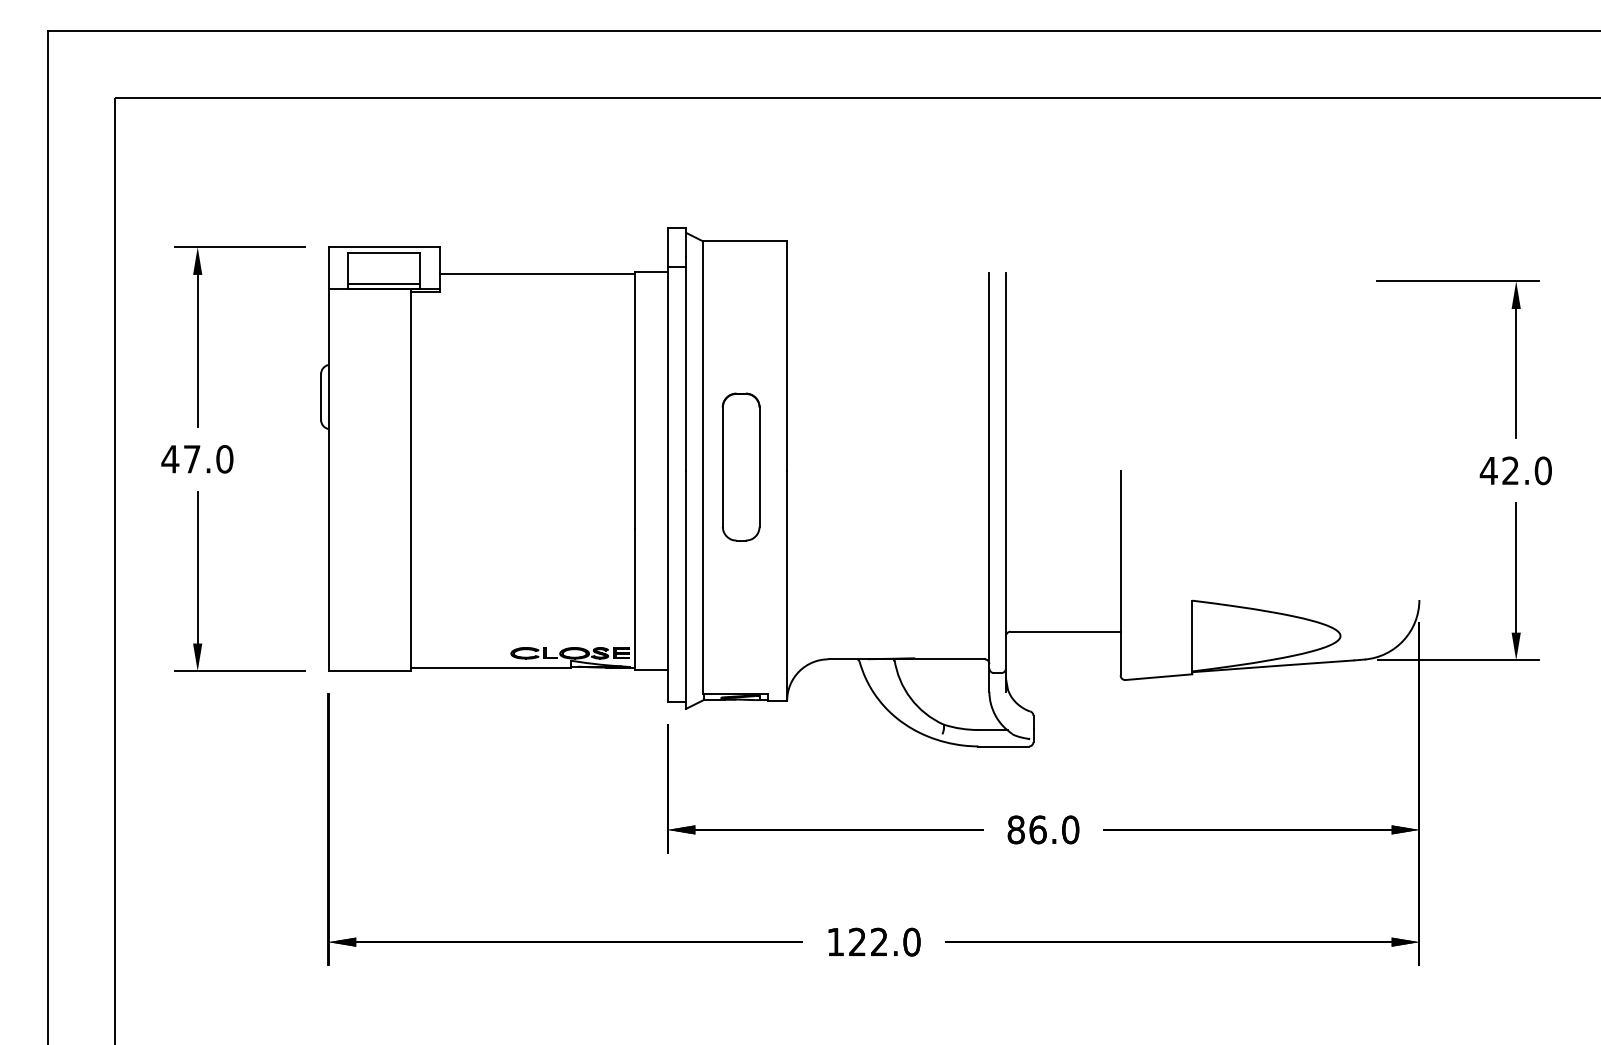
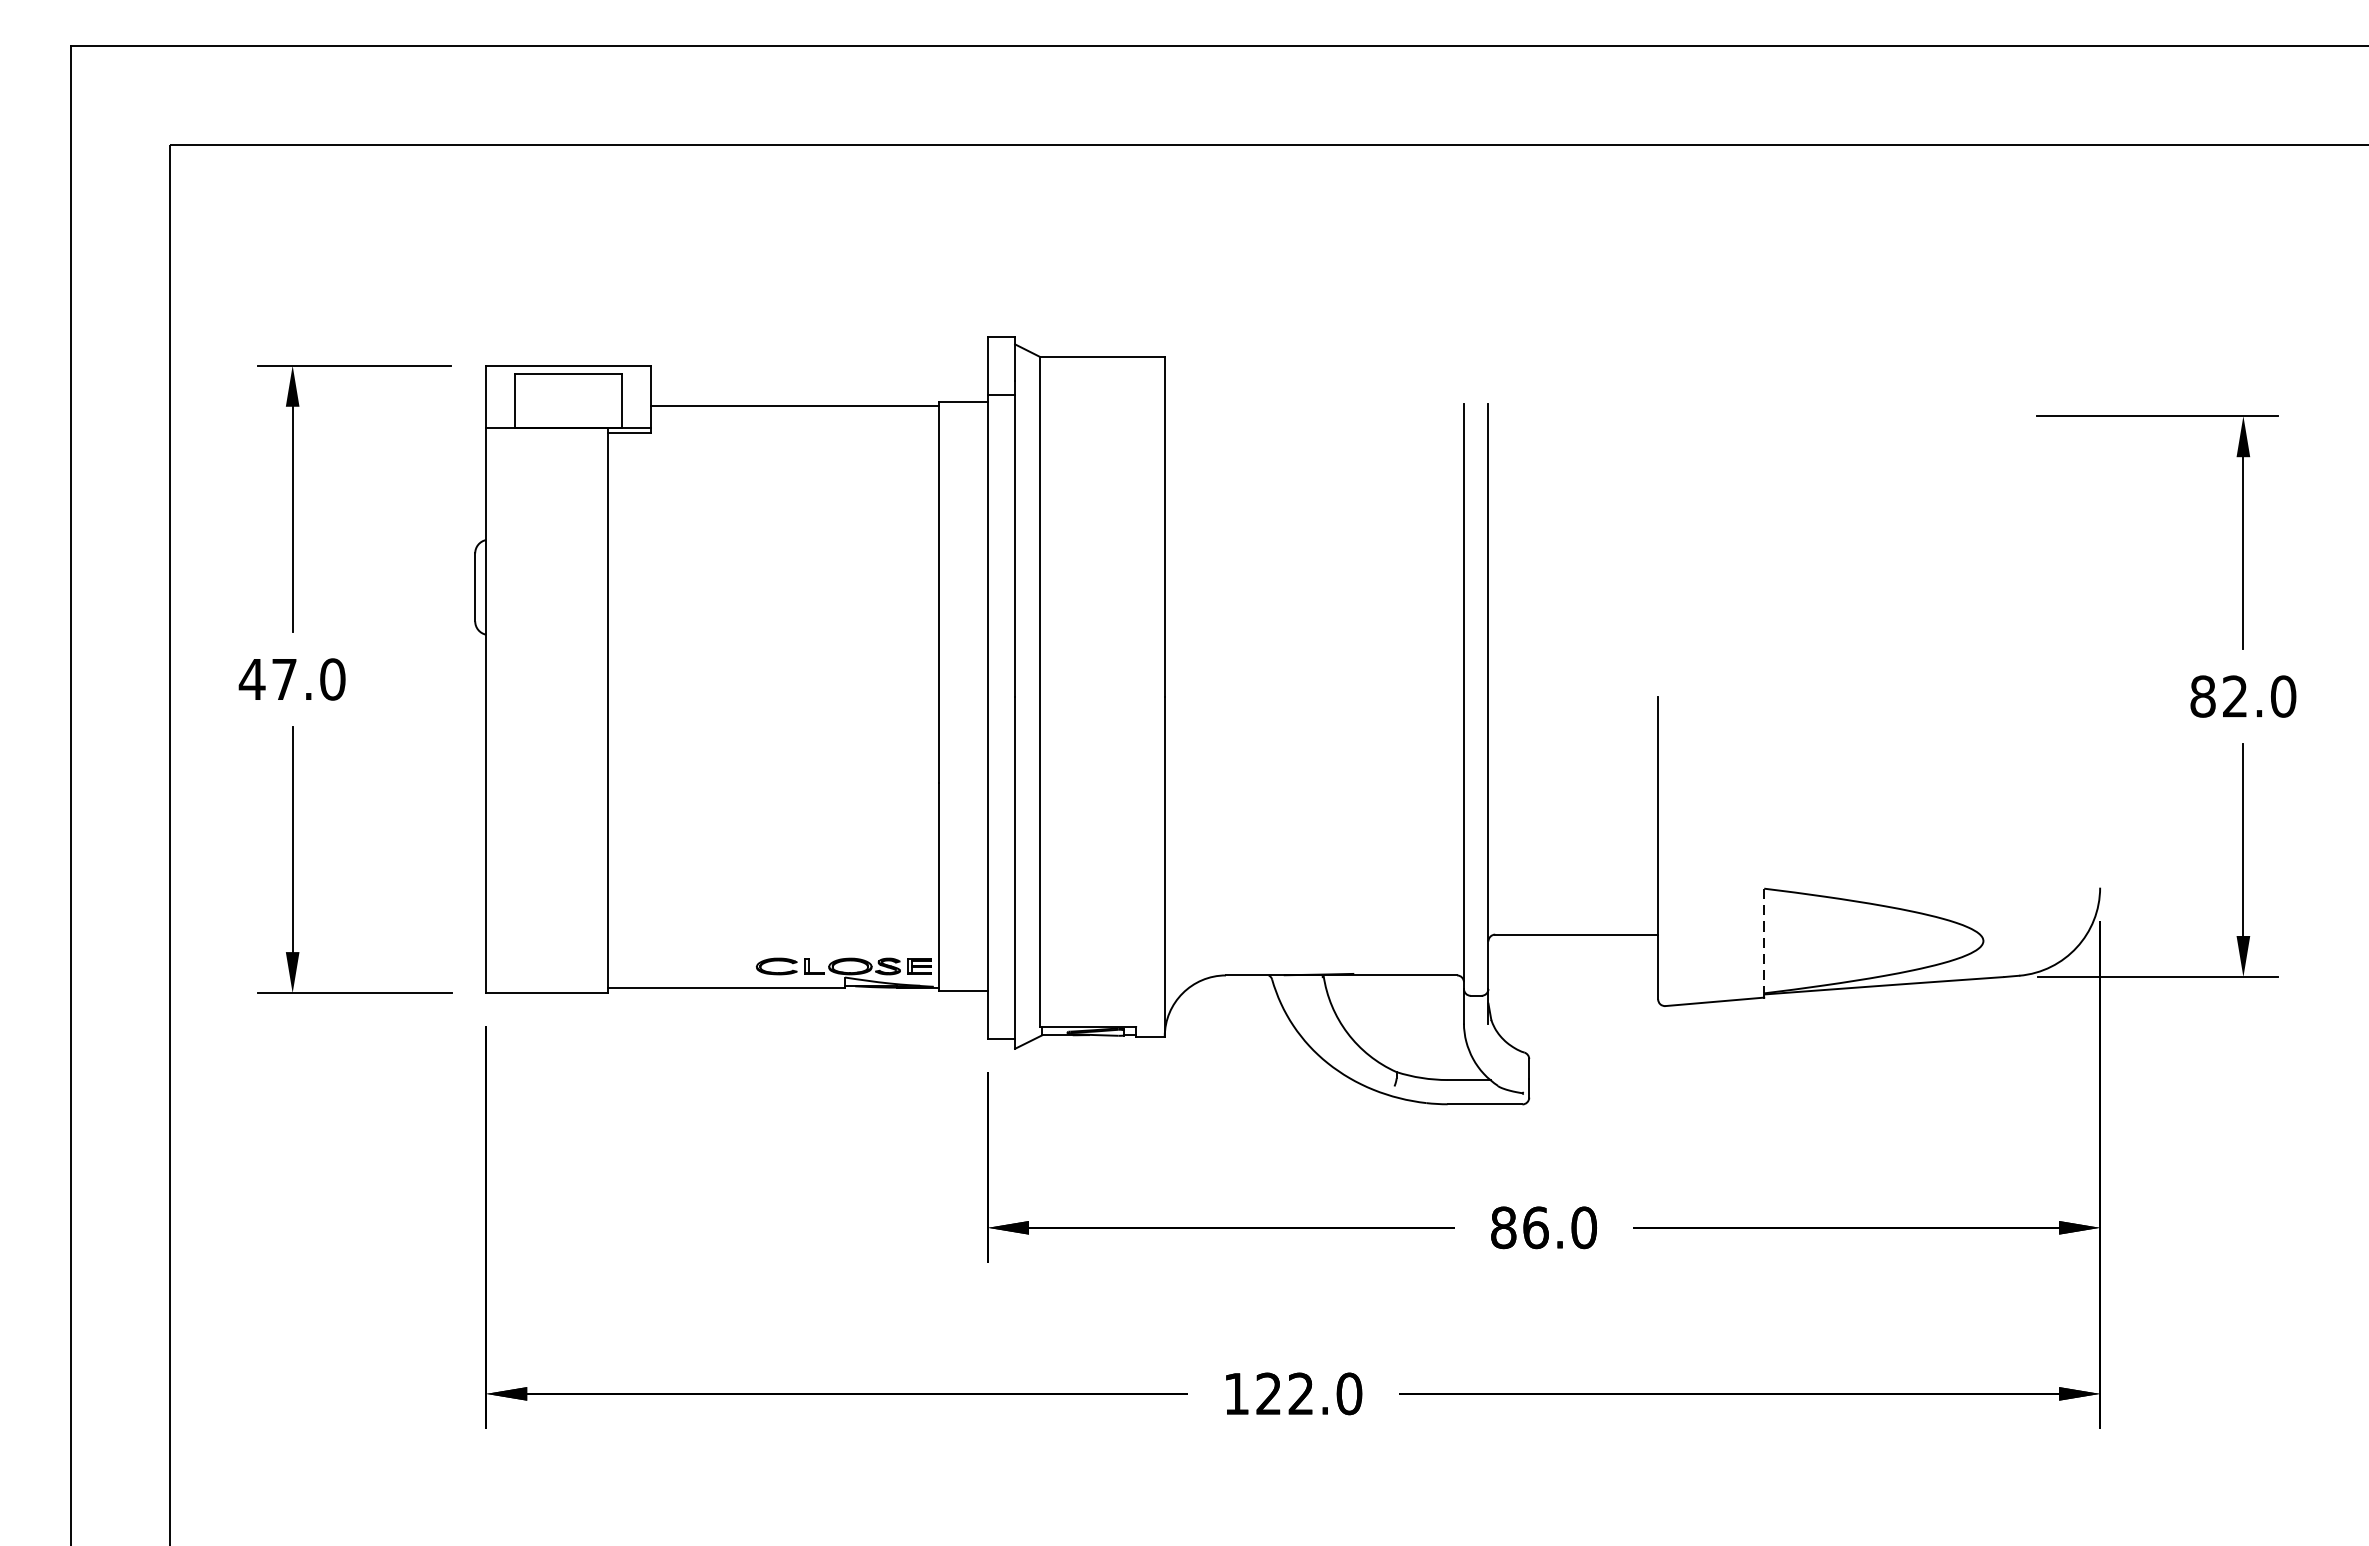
line: (383, 283) -> (567, 419), removed
part: (740, 466) -> (1095, 690), removed
text: (1488, 470) -> (2202, 696), 42.0 -> 82.0
line: (1192, 636) -> (1764, 941), solid -> dashed

